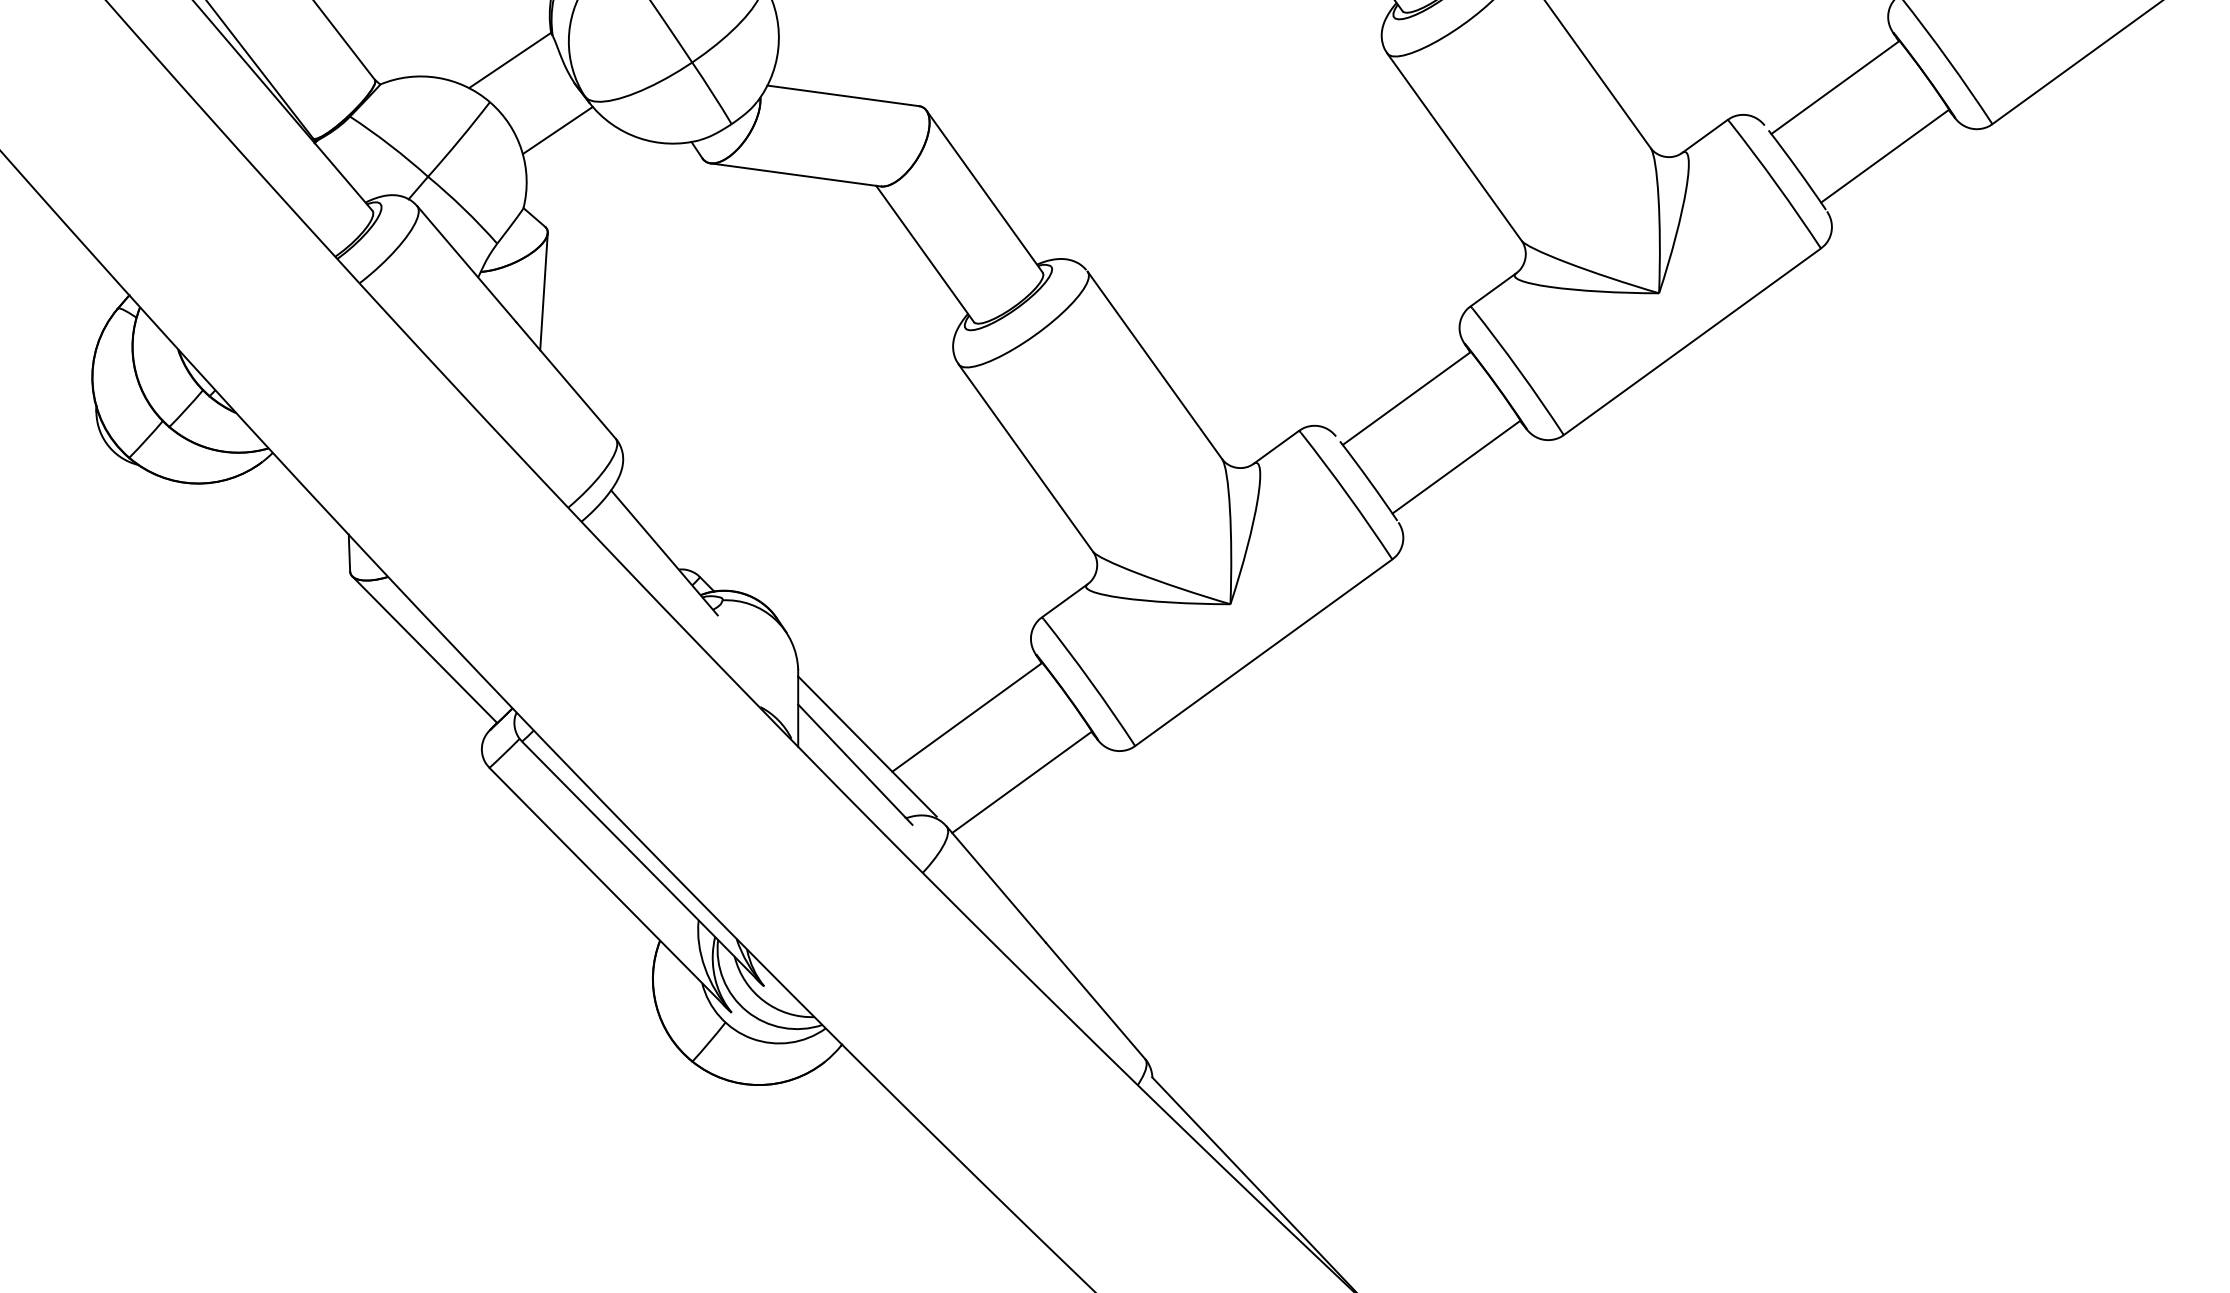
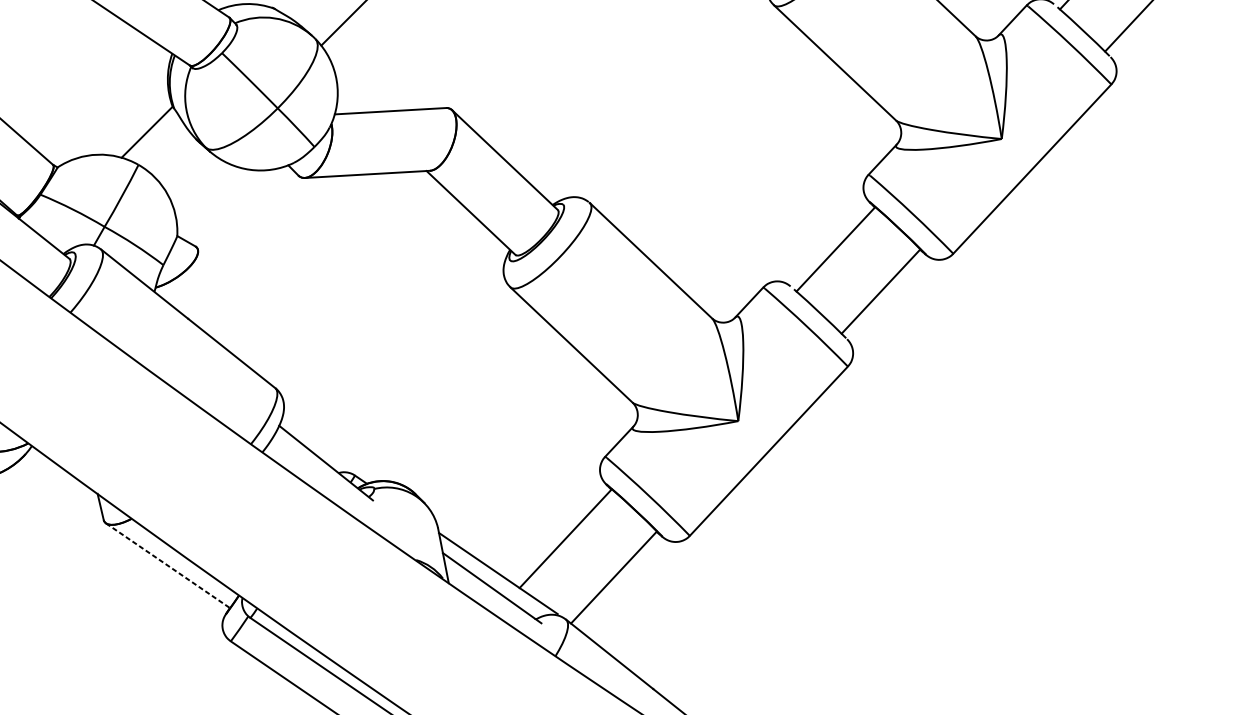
line: (557, 130) -> (190, 175), removed
line: (543, 291) -> (203, 292), removed
line: (425, 650) -> (168, 566), solid -> dashed

